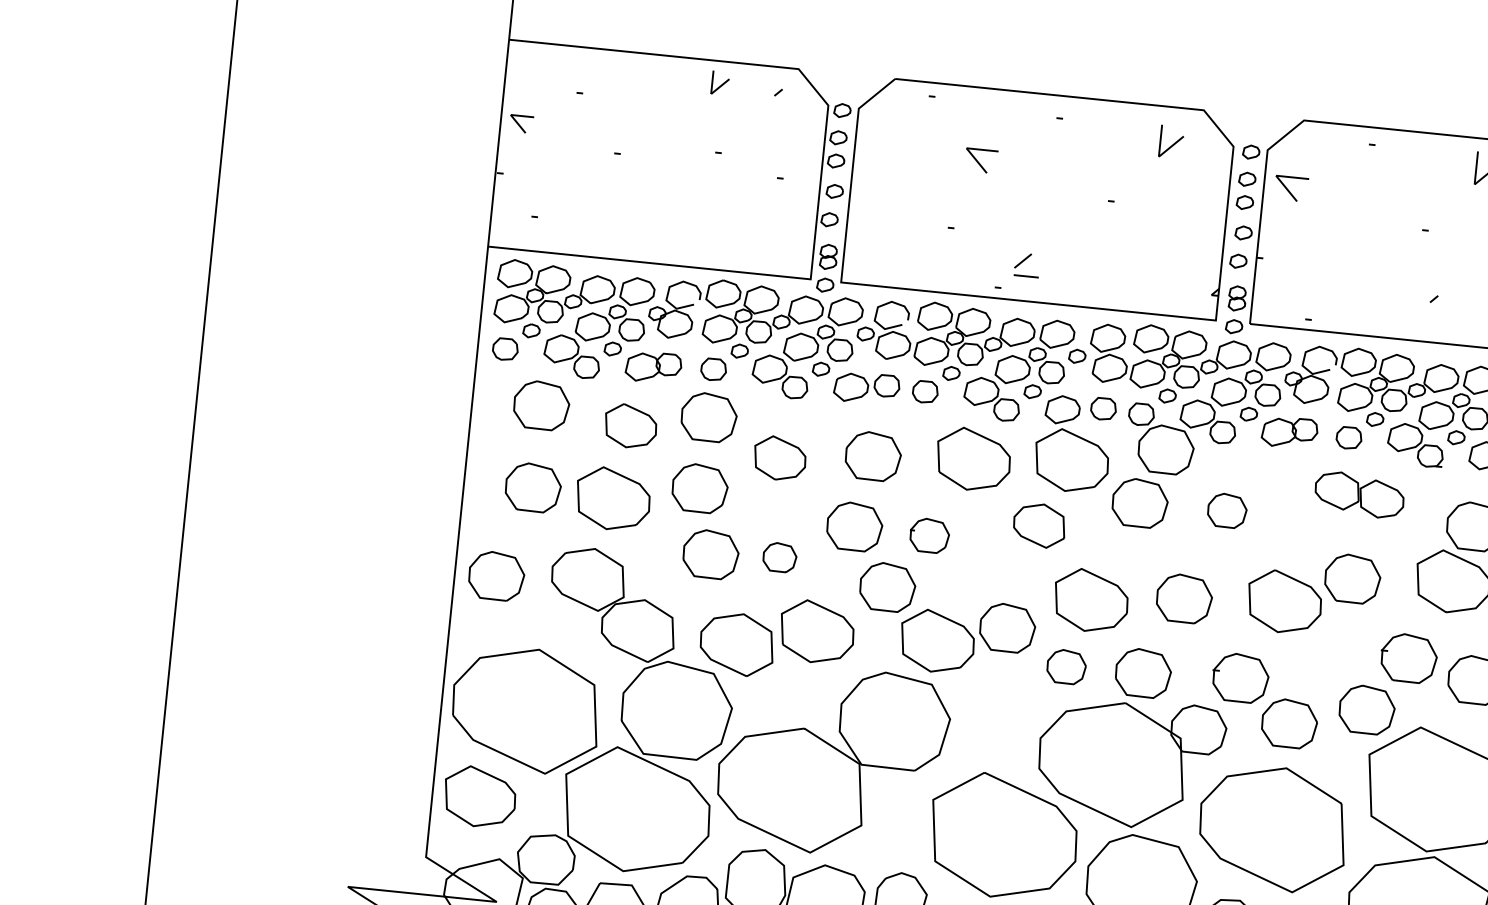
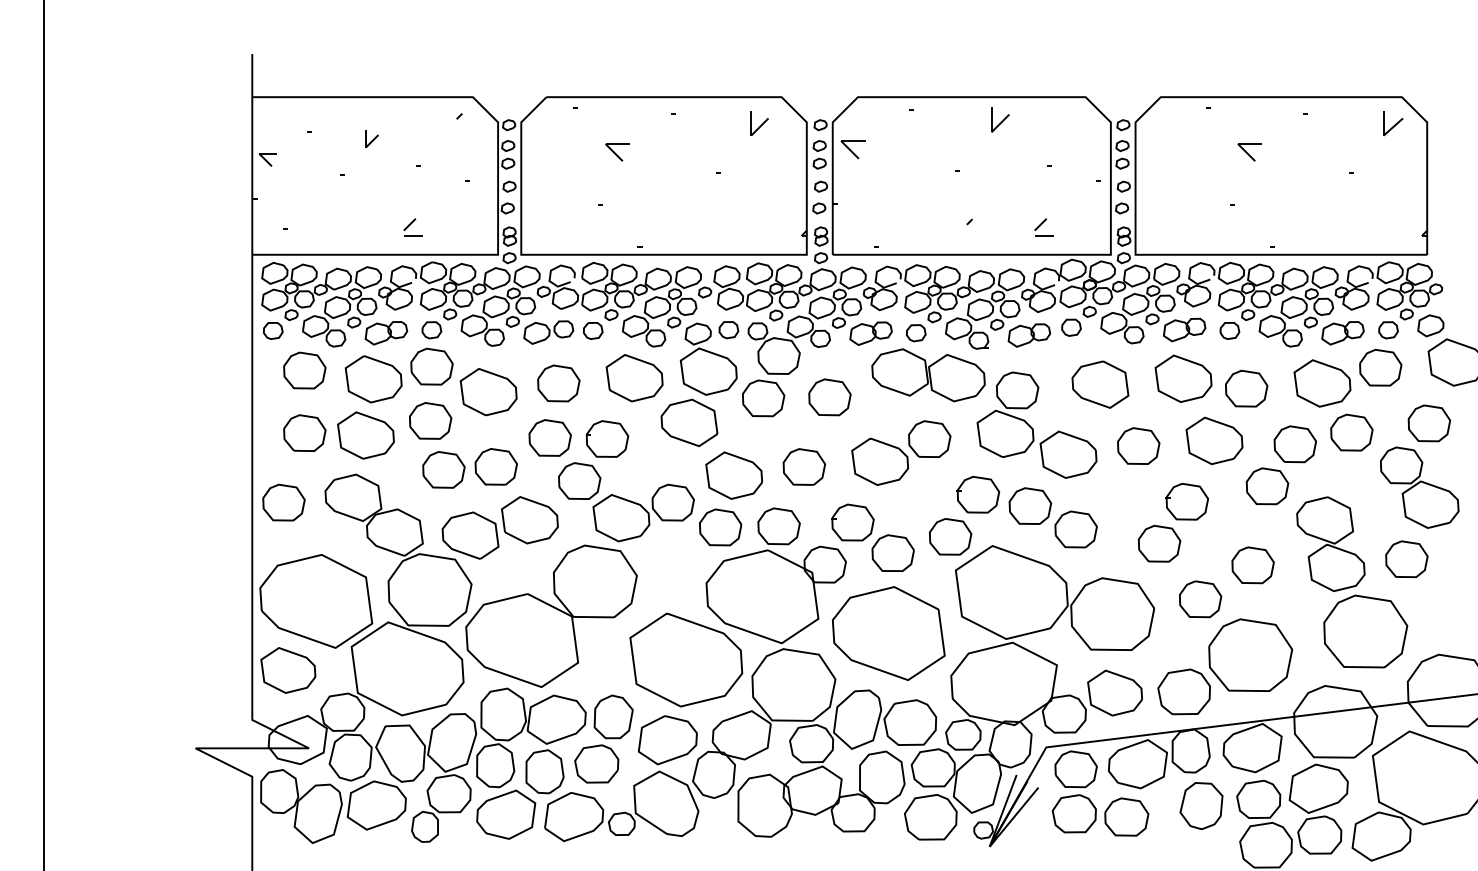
part: (719, 82) -> (371, 138), moved
part: (1026, 265) -> (412, 227), moved
part: (630, 426) -> (373, 379), size x1.43
part: (779, 458) -> (488, 392), size x1.43
part: (1359, 495) -> (928, 375), size x1.67
part: (1226, 510) -> (829, 397), size x1.43
part: (1039, 525) -> (689, 422), size x1.43
part: (929, 535) -> (607, 438), size x1.43
part: (779, 556) -> (495, 466), size x1.67
part: (1066, 666) -> (720, 527), size x1.43

